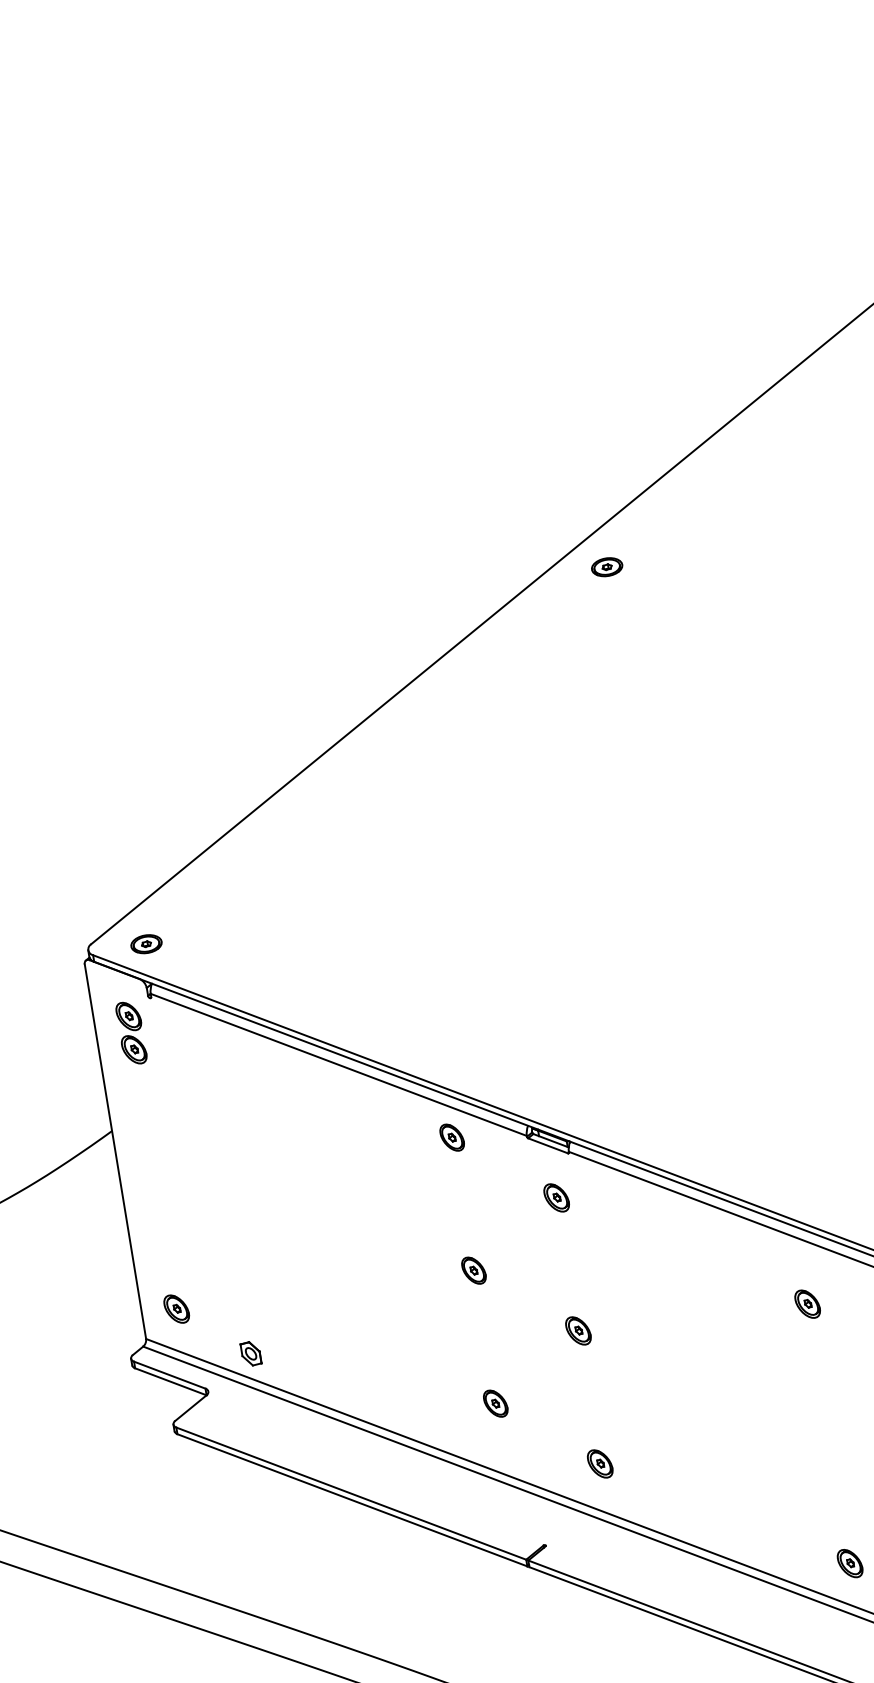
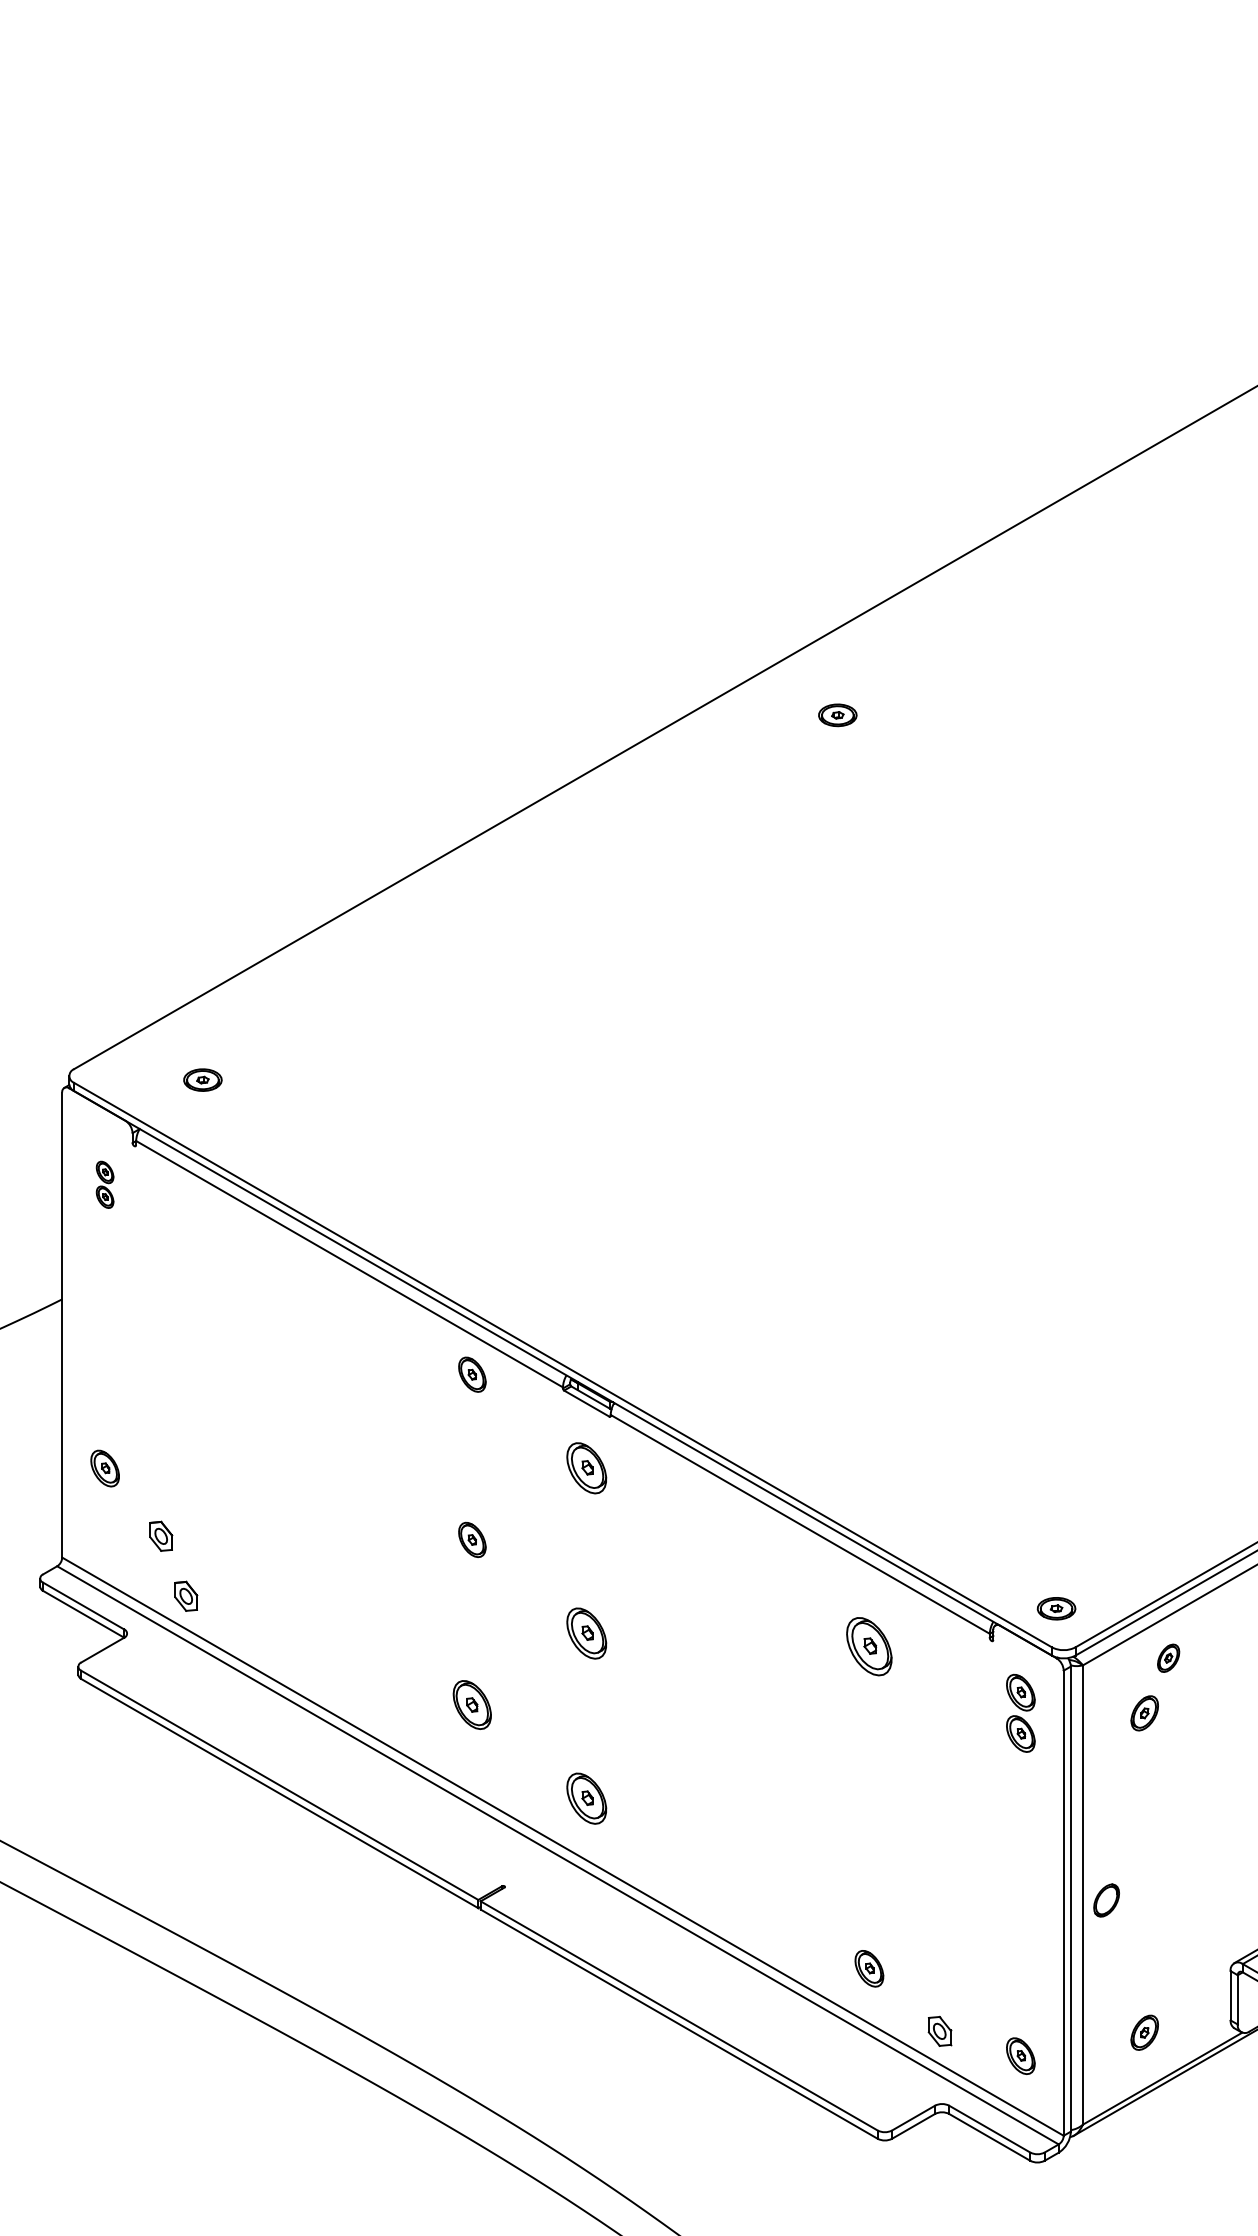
part: (606, 567) -> (837, 715), moved
part: (146, 943) -> (202, 1079), moved
part: (130, 1033) -> (104, 1184), size x0.6
part: (556, 1198) -> (586, 1468), size x1.4
part: (807, 1304) -> (869, 1646), size x1.6
part: (223, 1308) -> (161, 1535), added
part: (176, 1309) -> (104, 1468), moved
part: (578, 1330) -> (586, 1633), size x1.4
part: (495, 1403) -> (472, 1705), size x1.4
part: (599, 1463) -> (586, 1798), size x1.4

